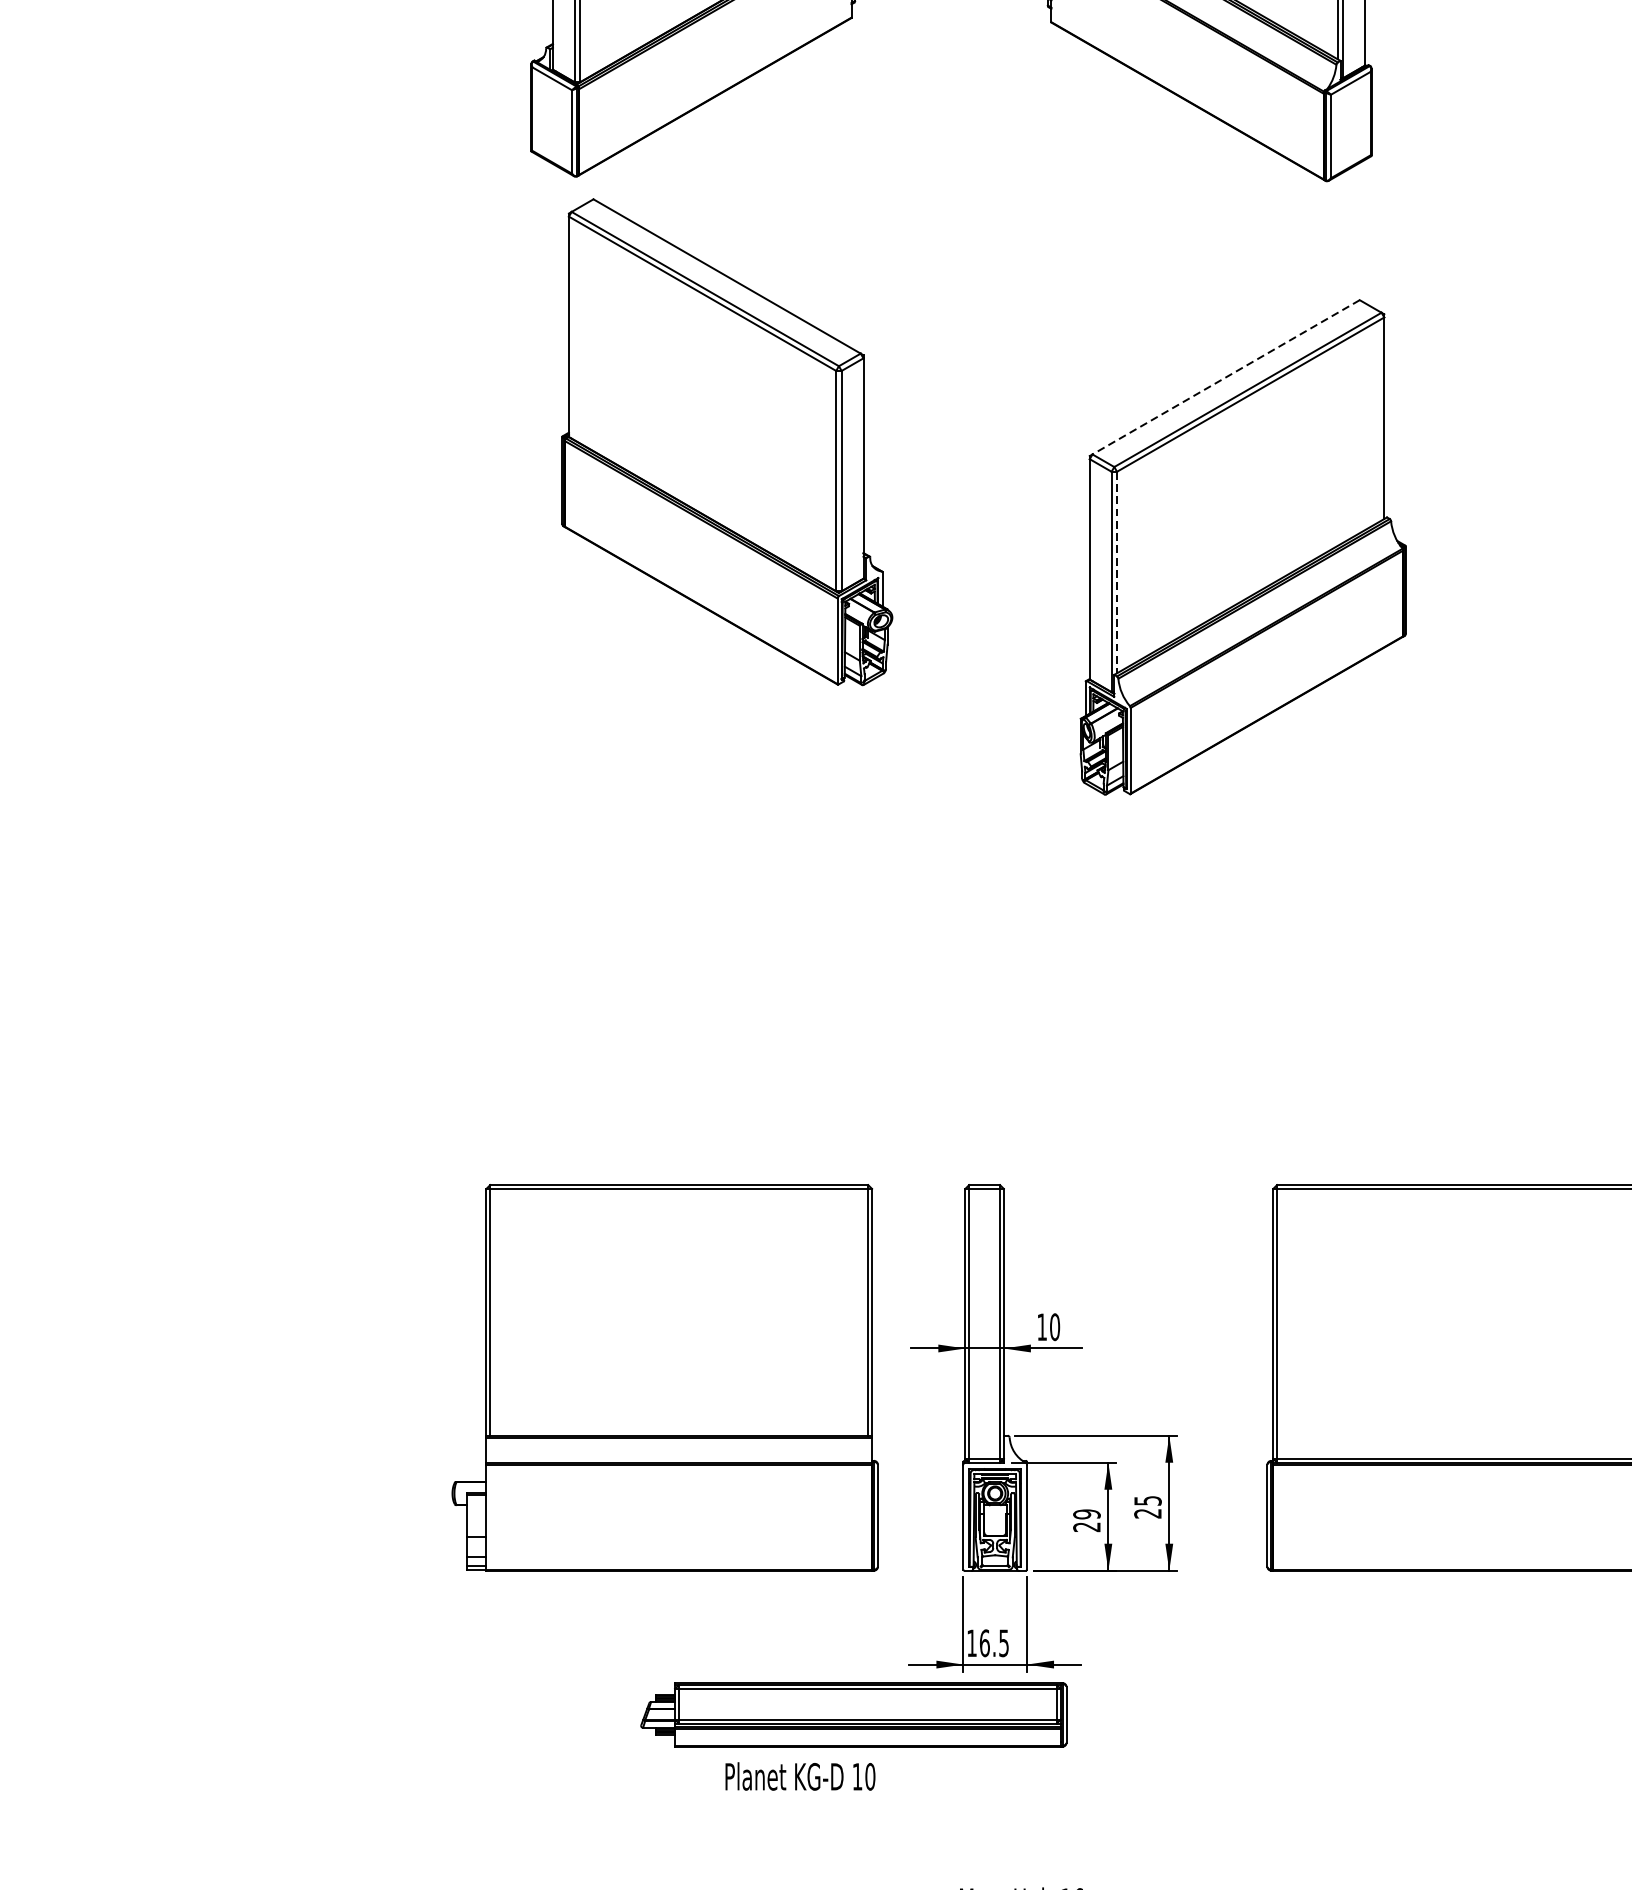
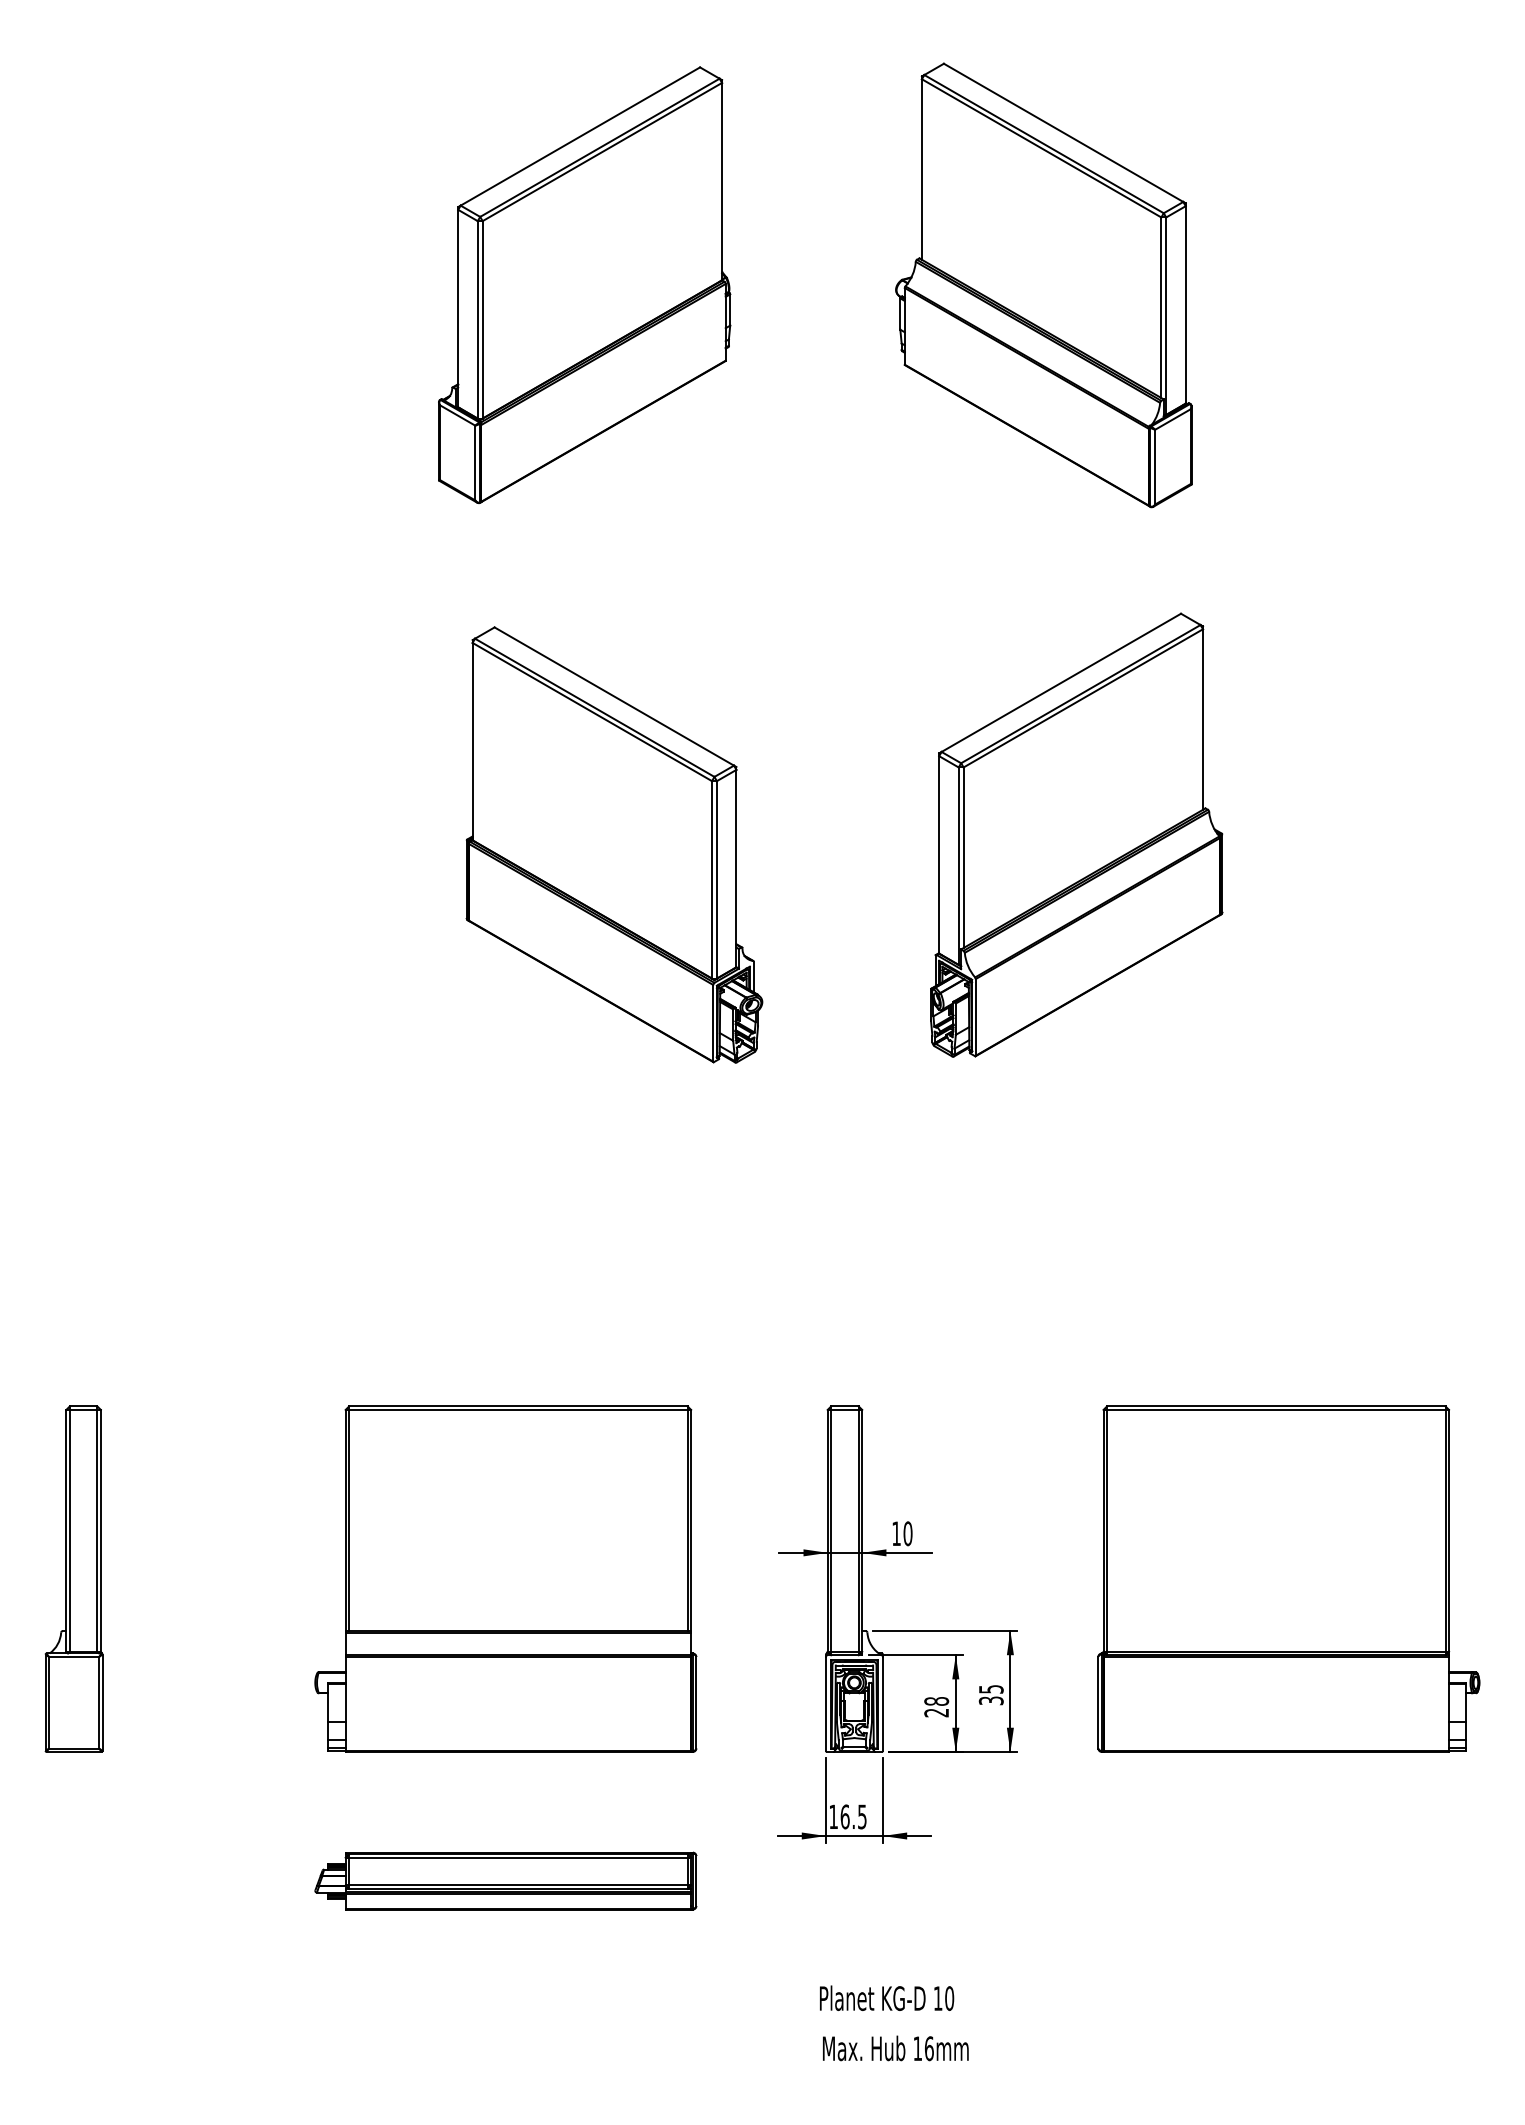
line: (1225, 378) -> (1060, 683), dashed -> solid
part: (727, 441) -> (614, 844), moved
line: (1116, 573) -> (963, 858), dashed -> solid
part: (123, 1377) -> (73, 1578), added
part: (664, 1377) -> (505, 1578), moved
text: (1148, 1513) -> (991, 1700), 25 -> 35
text: (1086, 1514) -> (936, 1701), 29 -> 28
part: (853, 1714) -> (505, 1880), moved
text: (801, 1775) -> (887, 1997), moved

